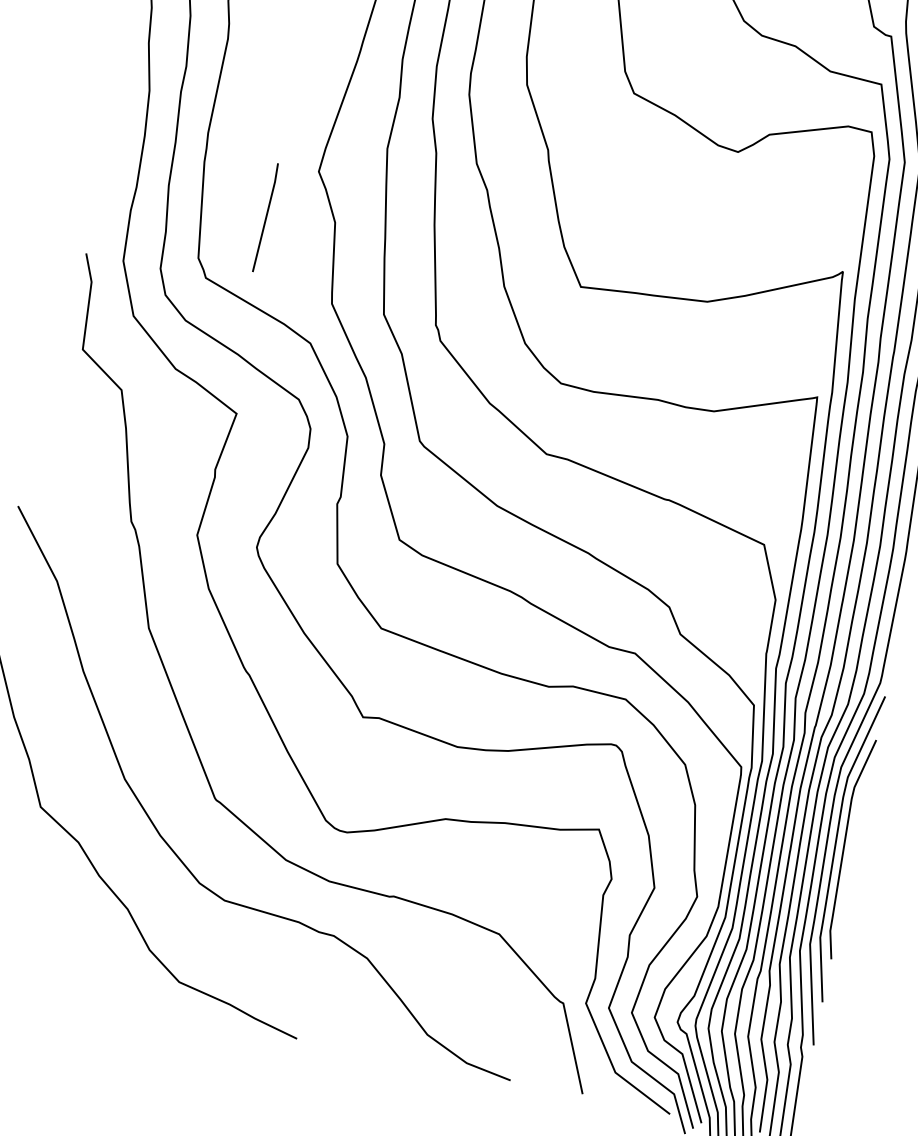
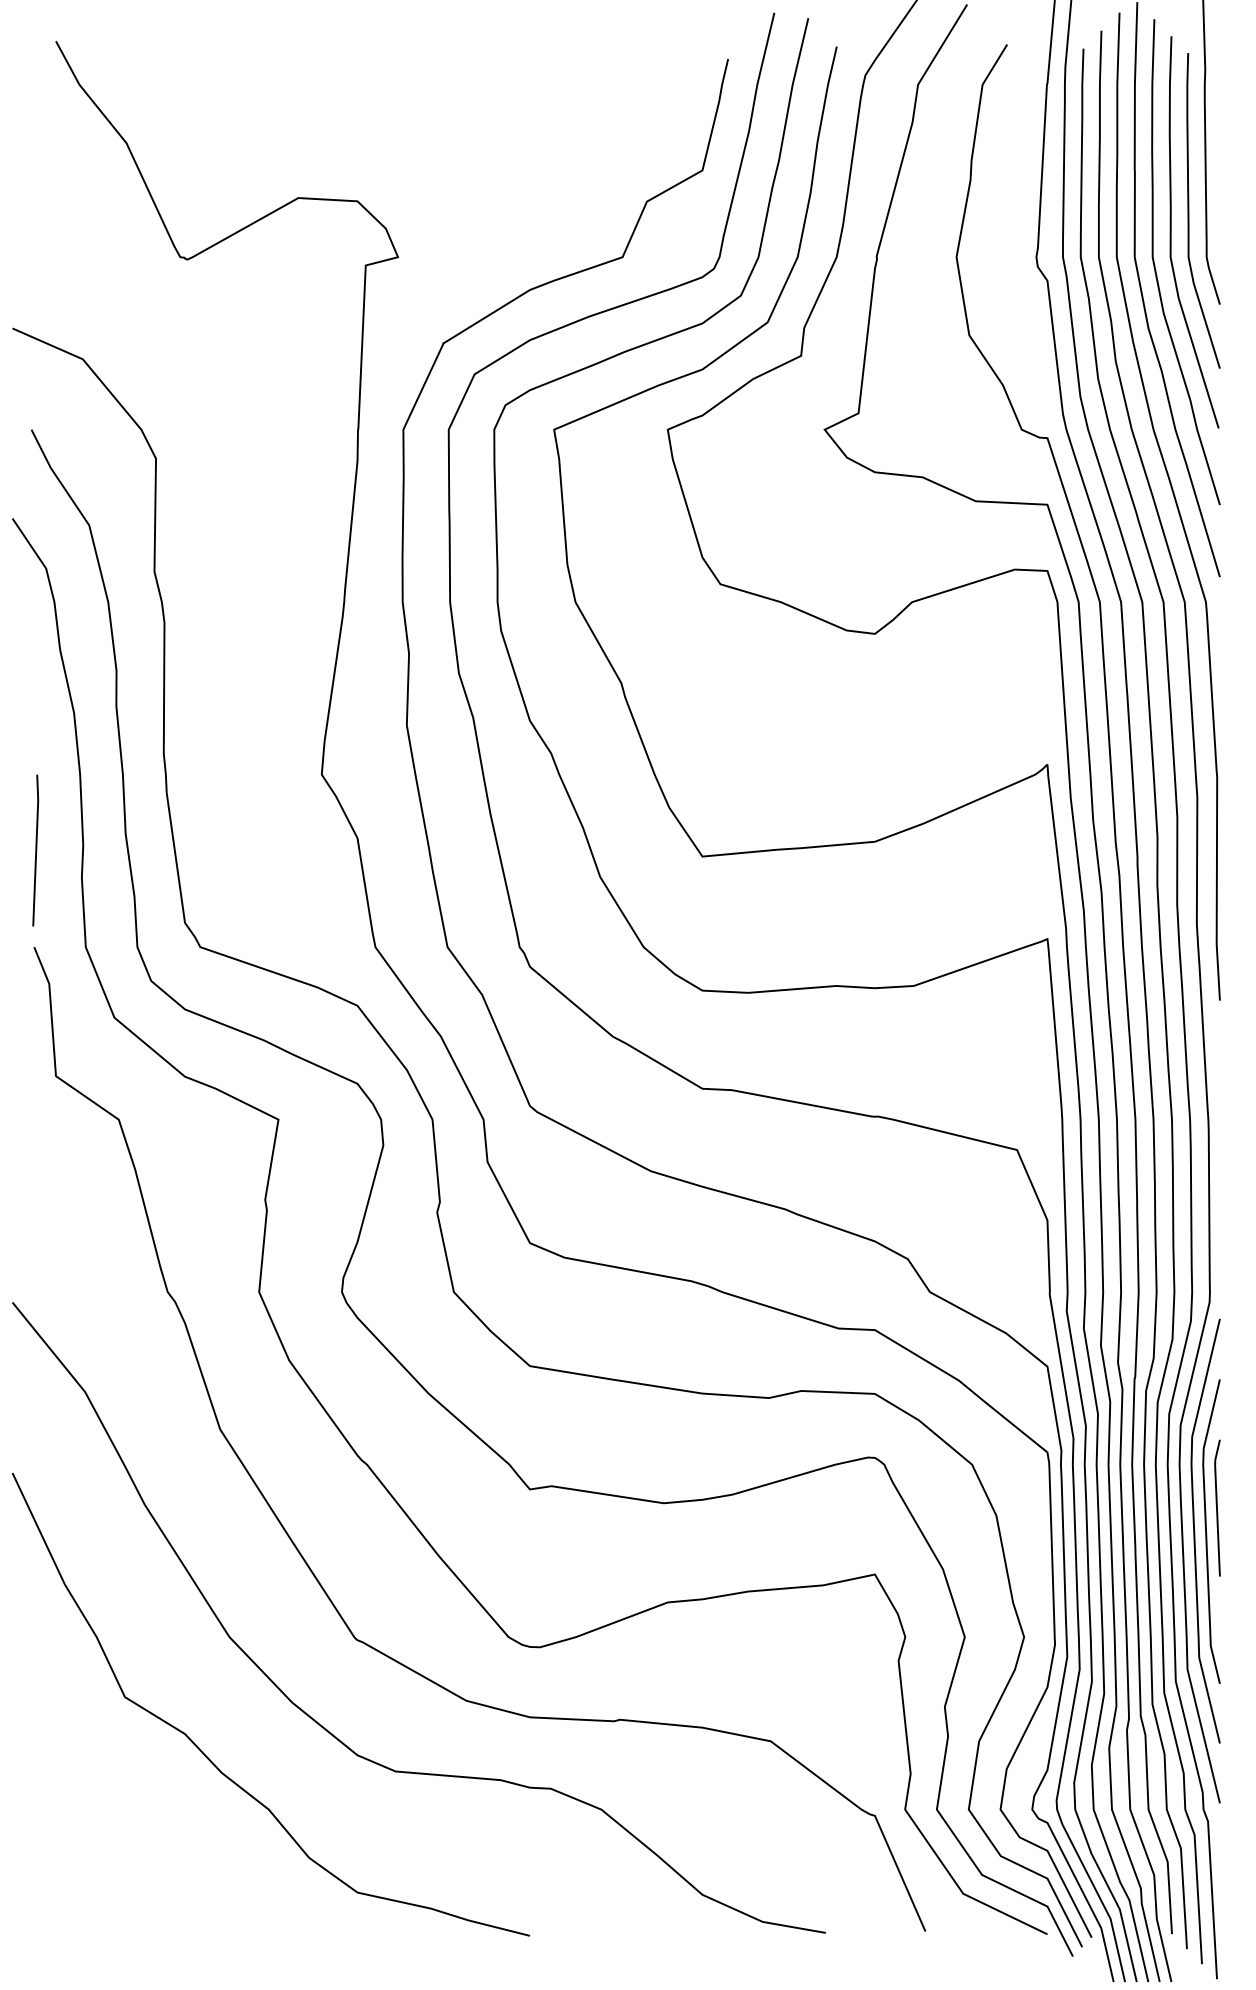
line: (265, 217) -> (35, 850), moved
line: (855, 831) -> (1217, 1507), added

